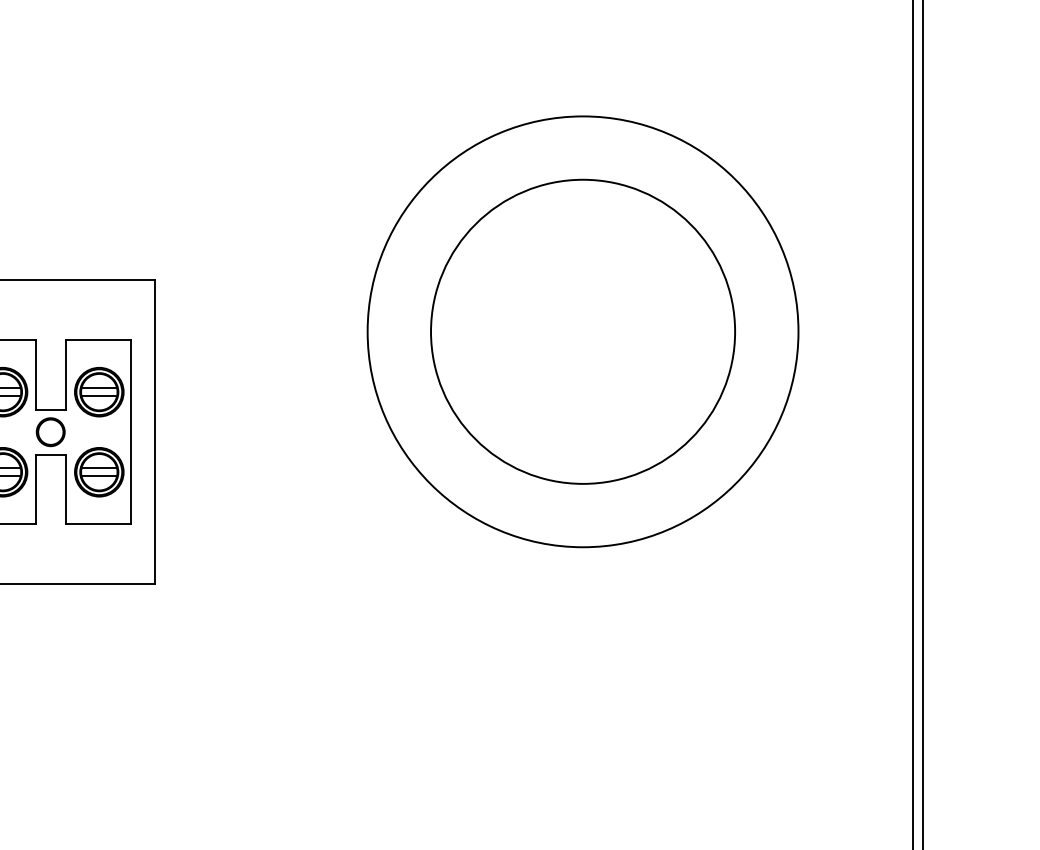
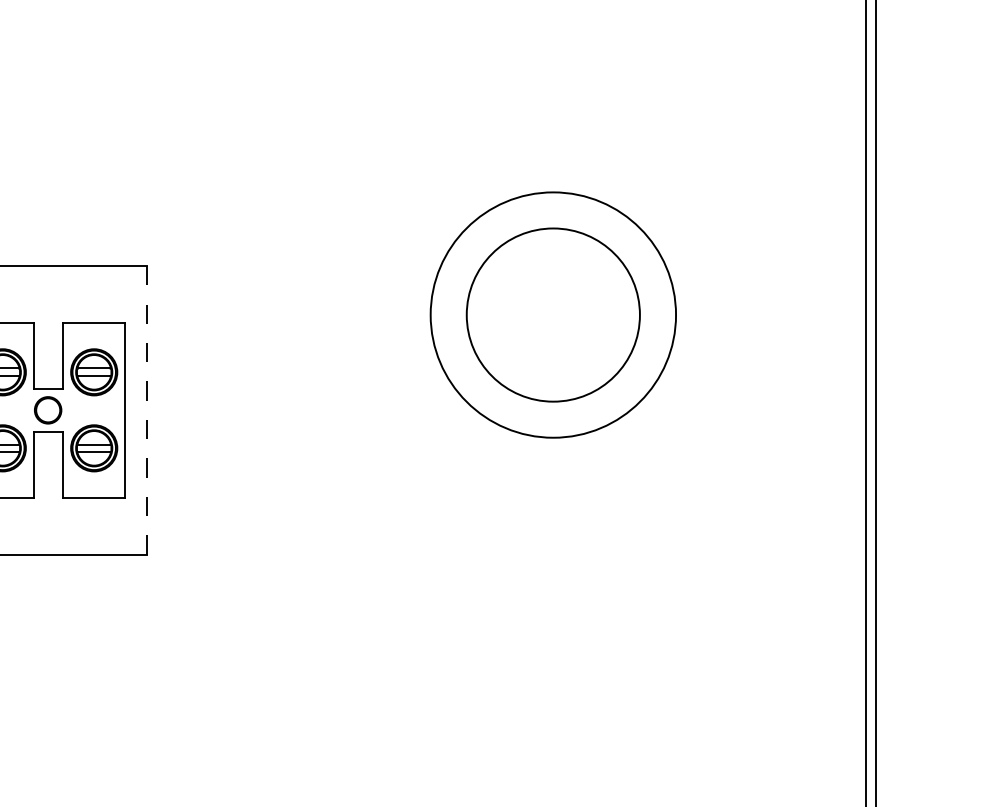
circle: (582, 331) -> (552, 314), size x0.6
circle: (583, 331) -> (553, 314), size x0.6
line: (155, 431) -> (147, 409), solid -> dashed

